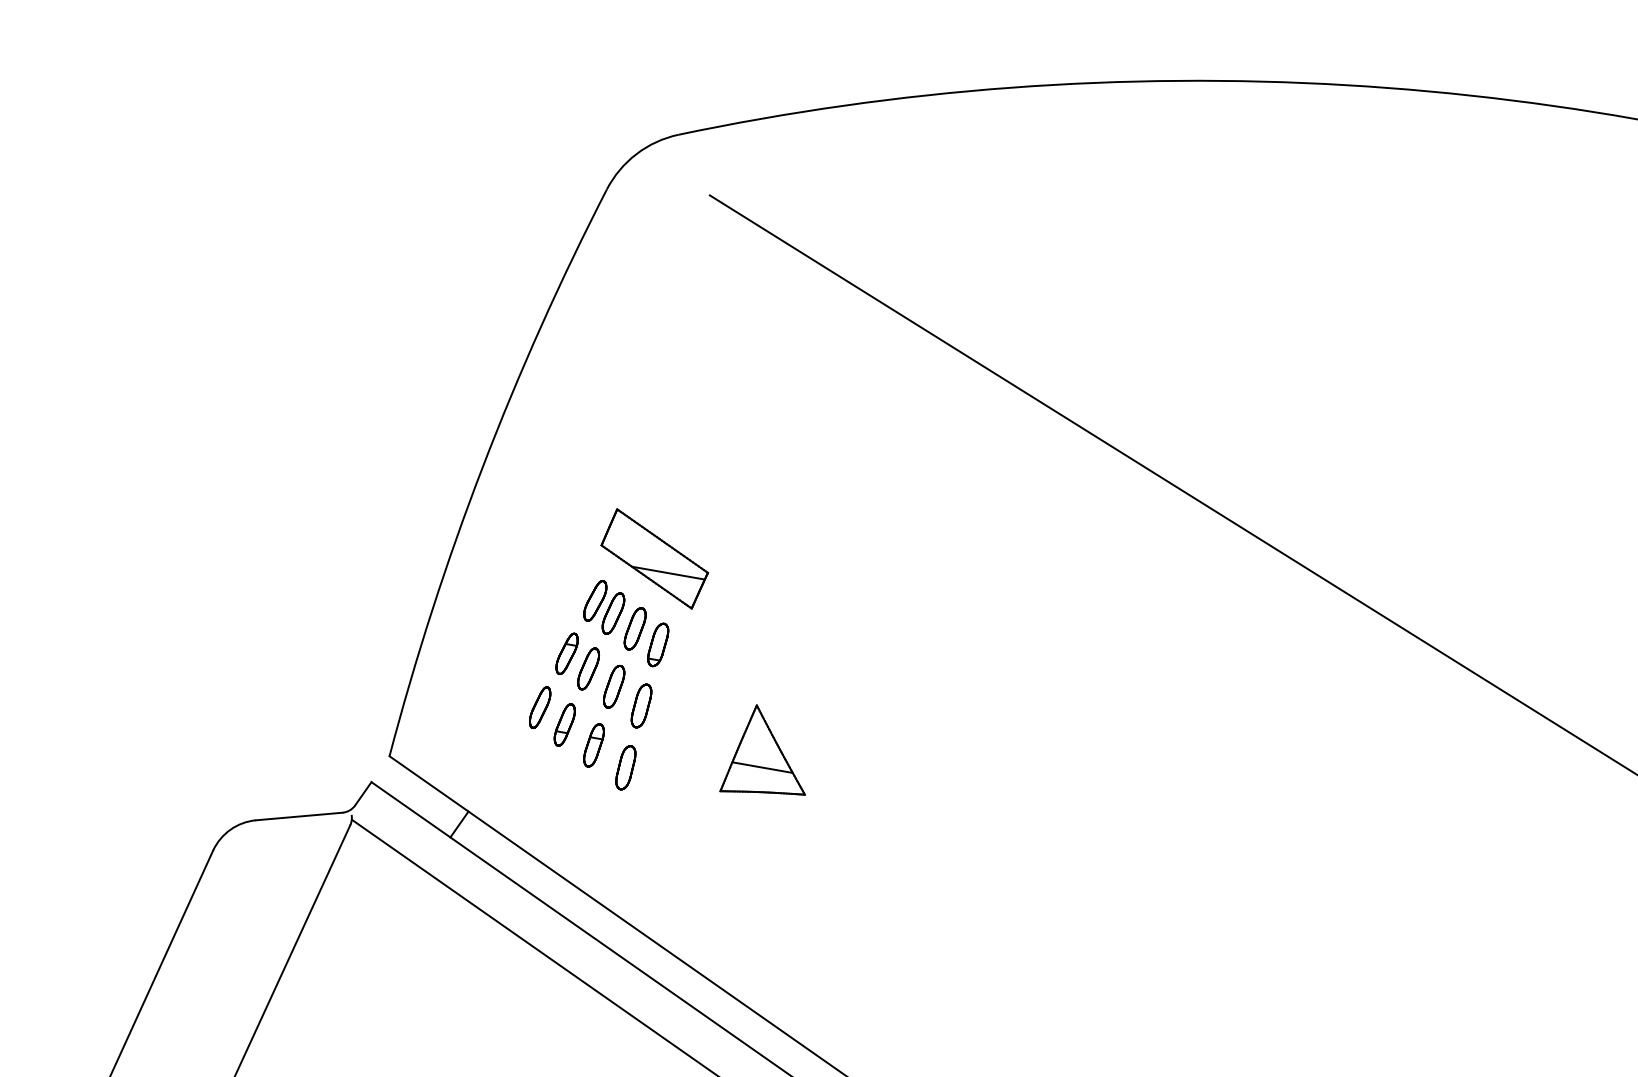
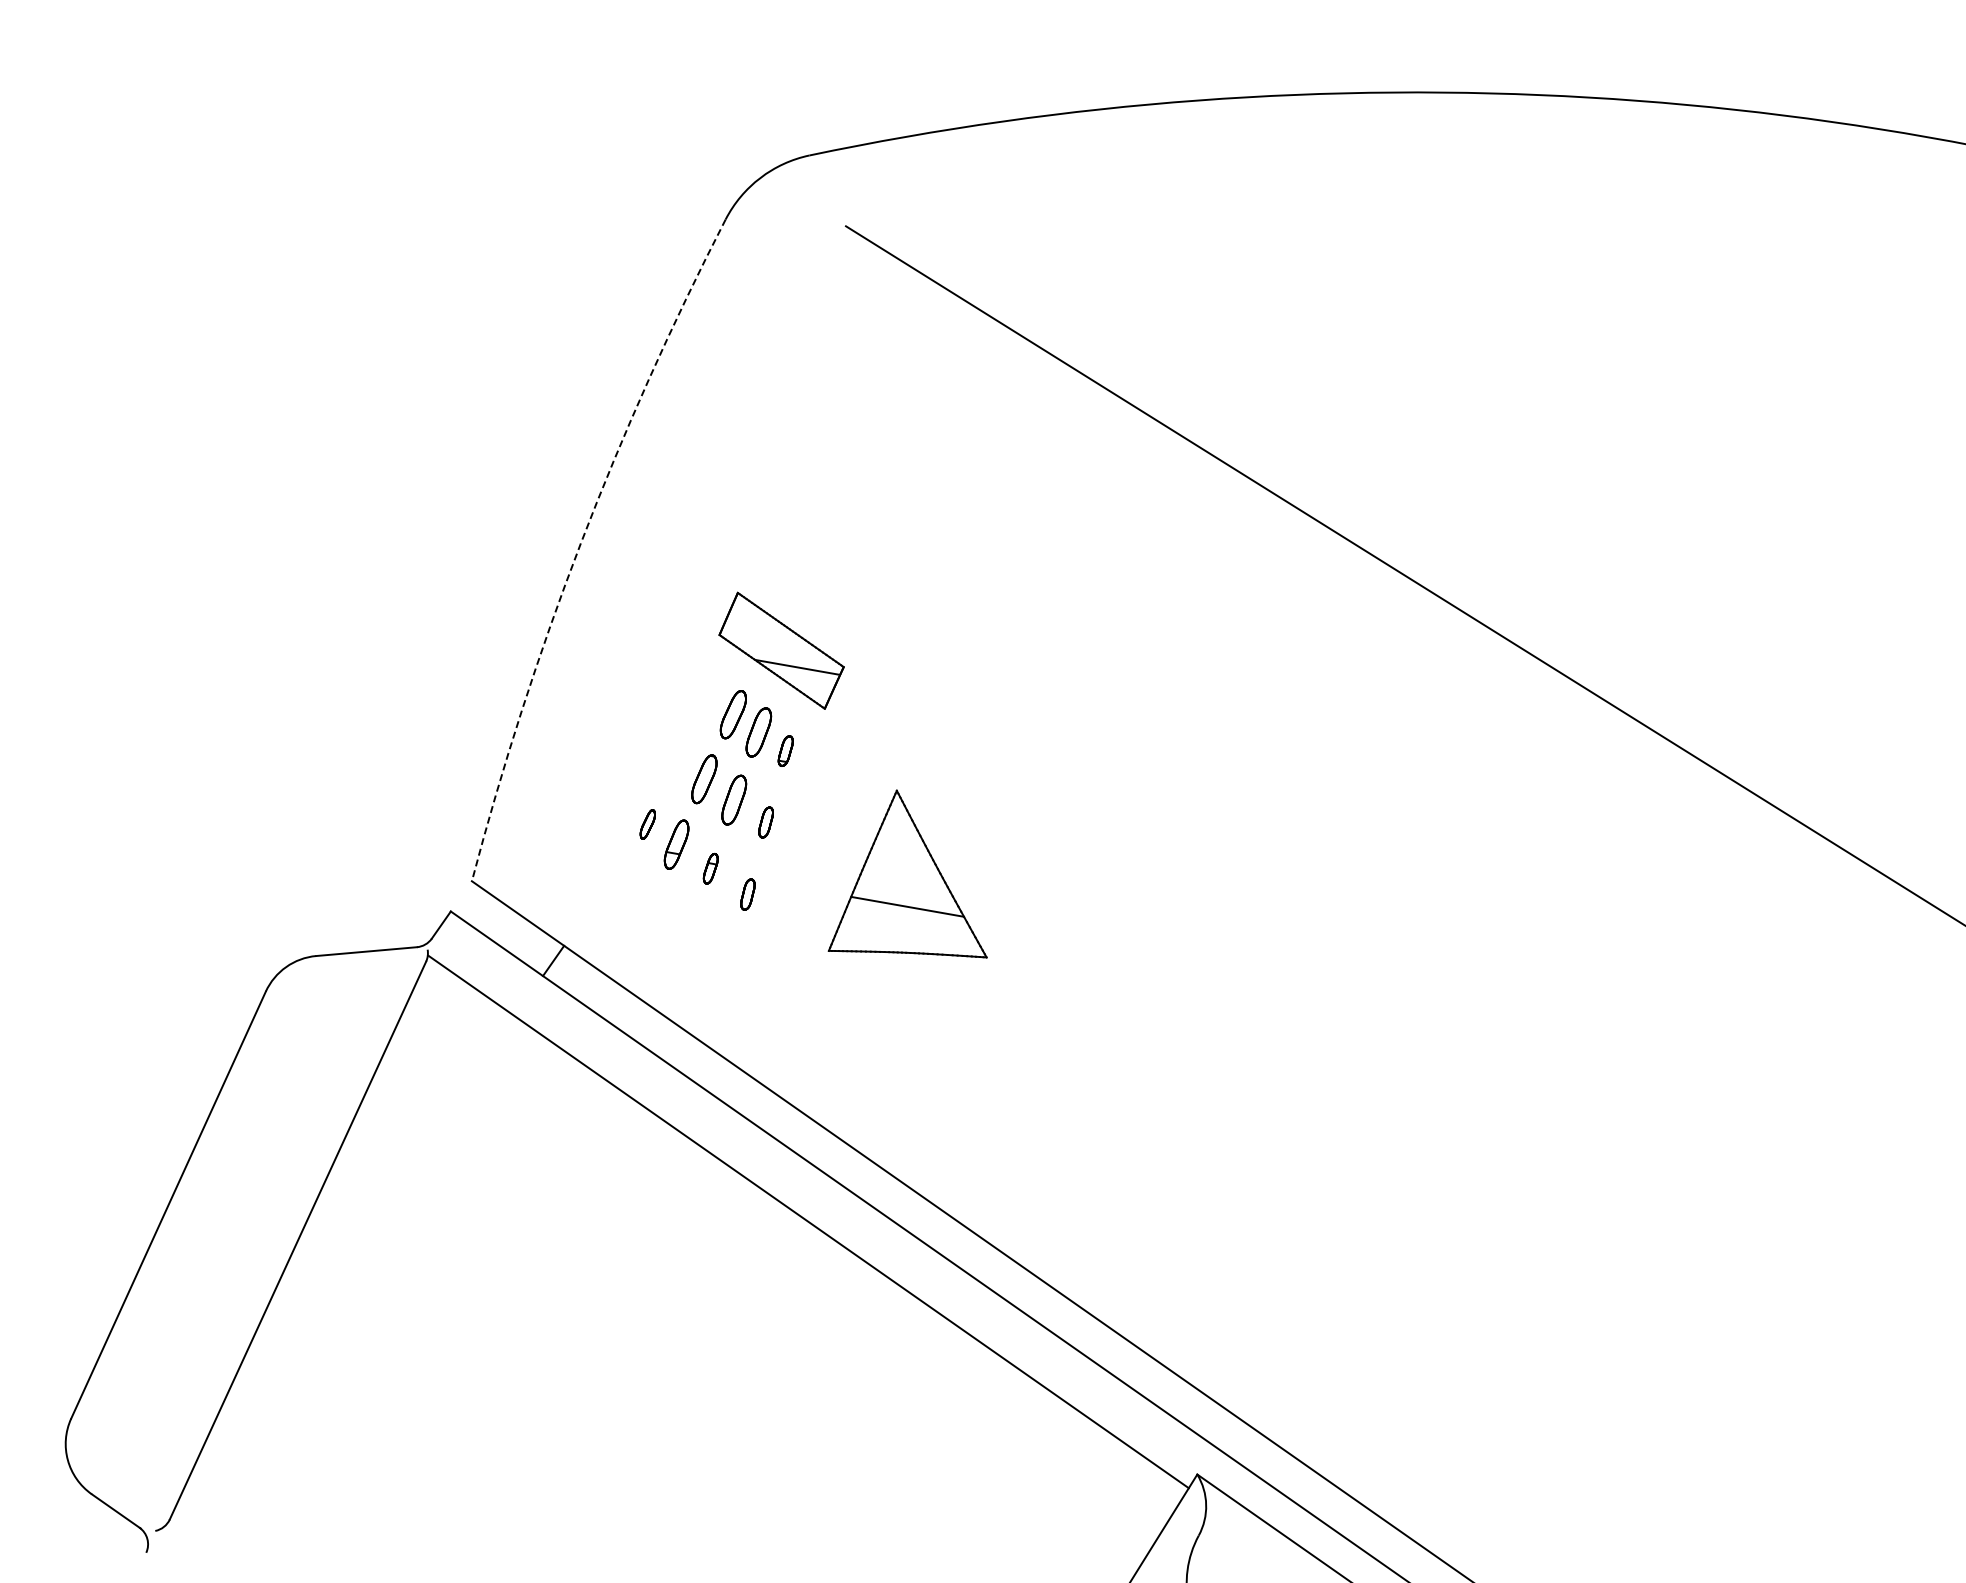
arc: (482, 467) -> (580, 543), solid -> dashed
part: (595, 600) -> (712, 699), removed
part: (658, 644) -> (785, 750), size x0.6
part: (567, 653) -> (679, 761), removed
part: (640, 705) -> (765, 822), size x0.6
part: (539, 707) -> (647, 824), size x0.6
part: (593, 745) -> (710, 868), size x0.6
part: (762, 749) -> (907, 873), size x1.6
part: (625, 767) -> (747, 894), size x0.6

